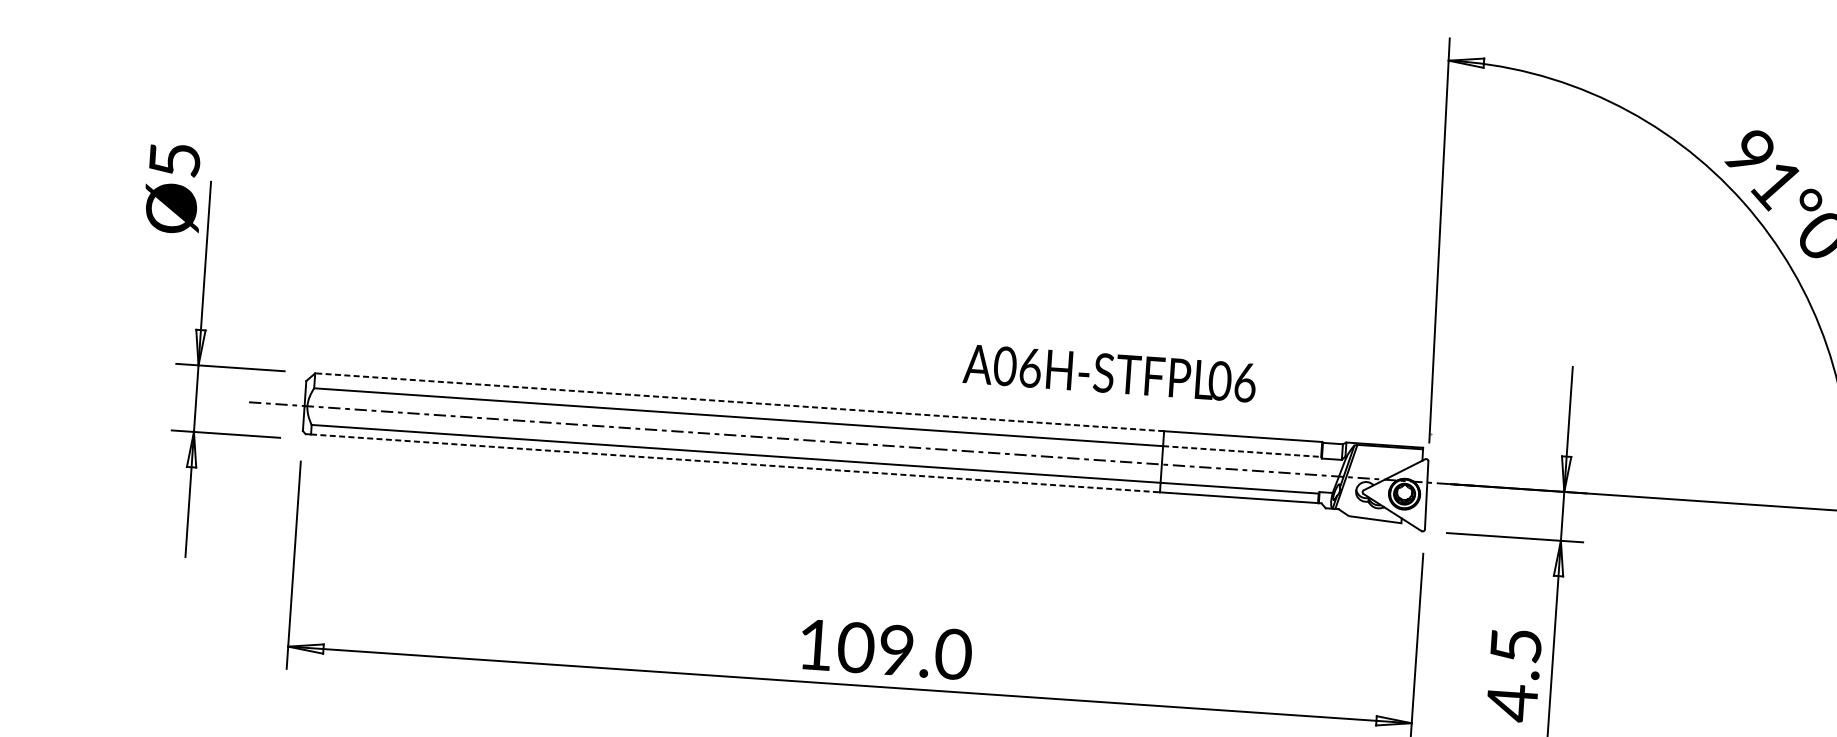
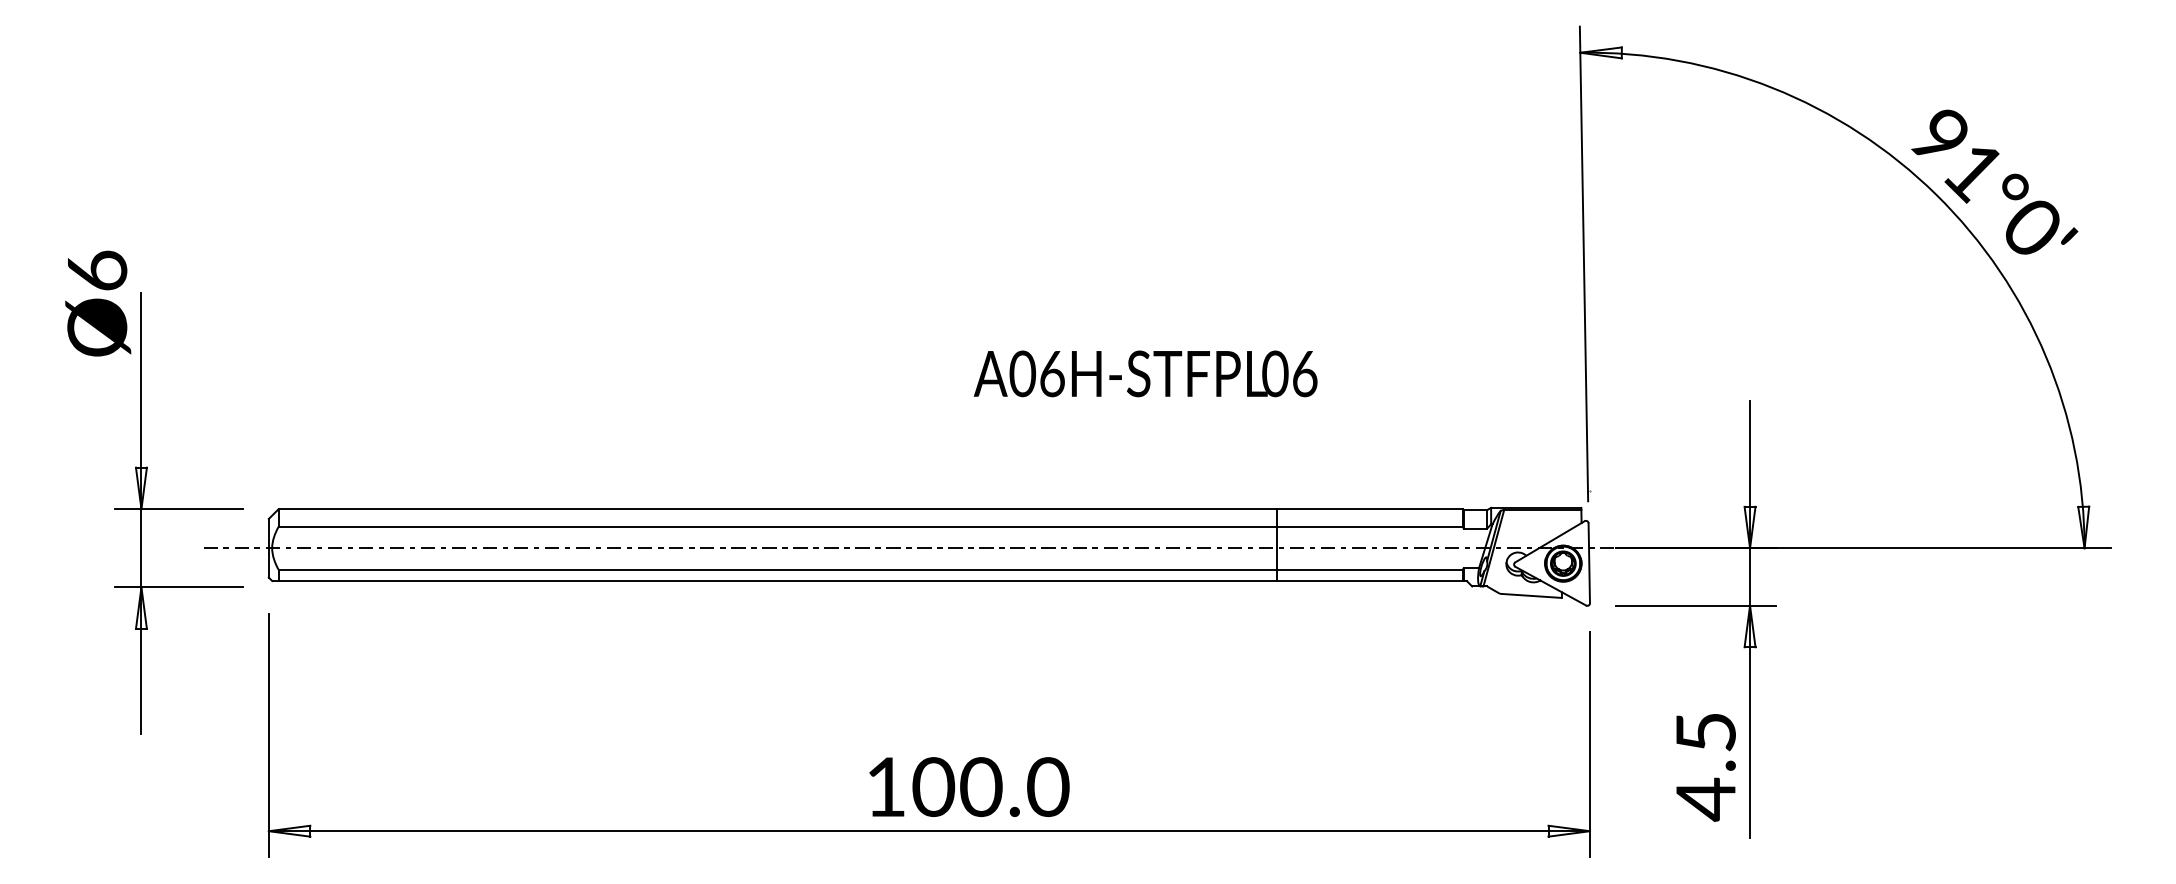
text: (174, 159) -> (97, 270), Ø5 -> Ø6
text: (1109, 373) -> (1145, 373), moved
line: (739, 402) -> (777, 509), dashed -> solid
line: (1241, 451) -> (1369, 526), dashed -> solid
line: (736, 463) -> (778, 581), dashed -> solid
text: (896, 650) -> (981, 787), 109.0 -> 100.0

